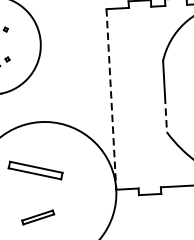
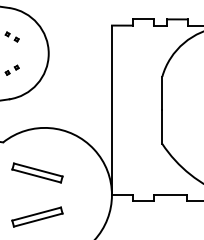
line: (110, 99) -> (111, 110), dashed -> solid
line: (166, 114) -> (162, 127), dashed -> solid
part: (38, 216) -> (37, 216), size x1.67

